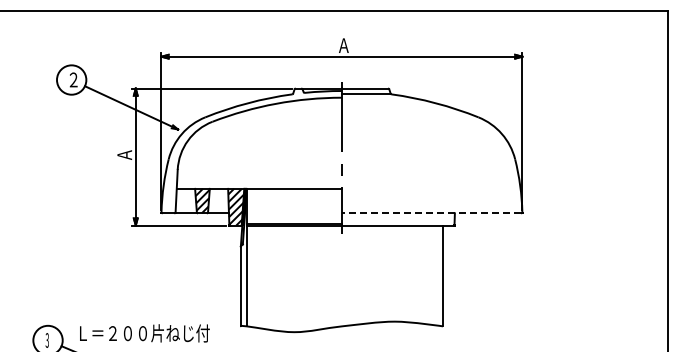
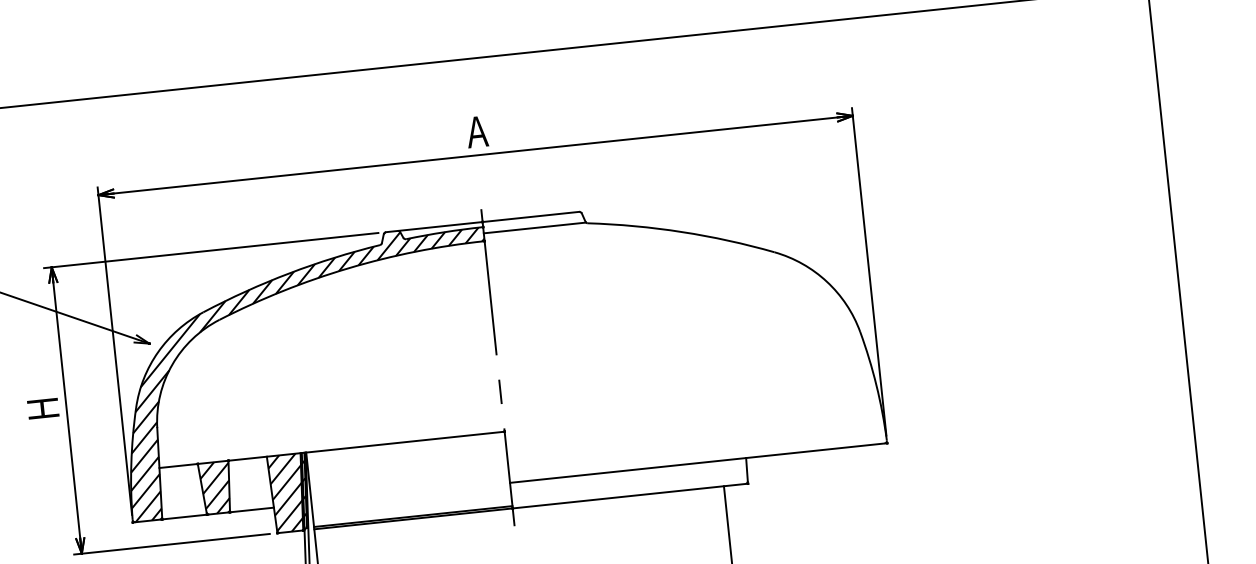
hatch: (251, 150) -> (307, 371), added
text: (124, 154) -> (42, 407), Ａ -> Ｈ
line: (431, 213) -> (697, 463), dashed -> solid

